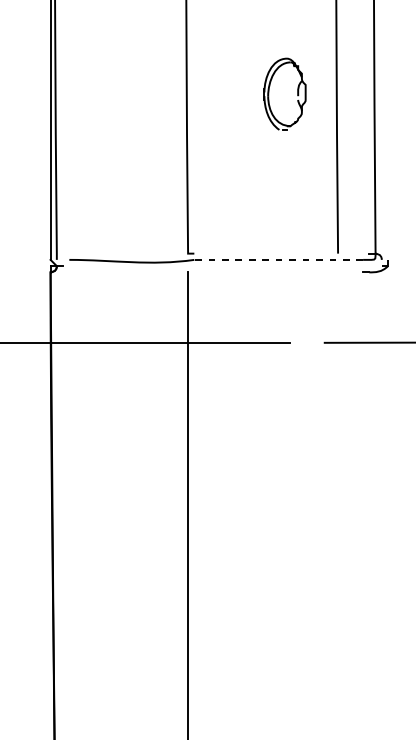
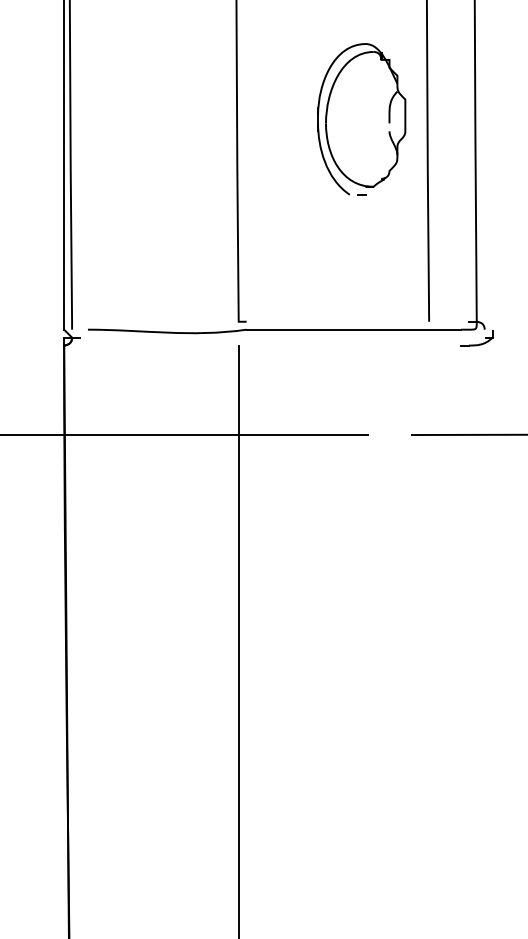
part: (284, 94) -> (361, 119), size x1.67
line: (278, 259) -> (353, 329), dashed -> solid

